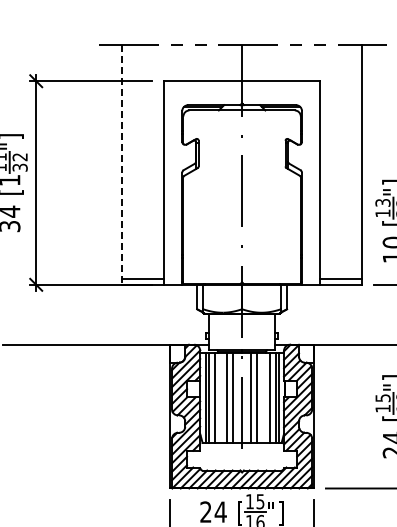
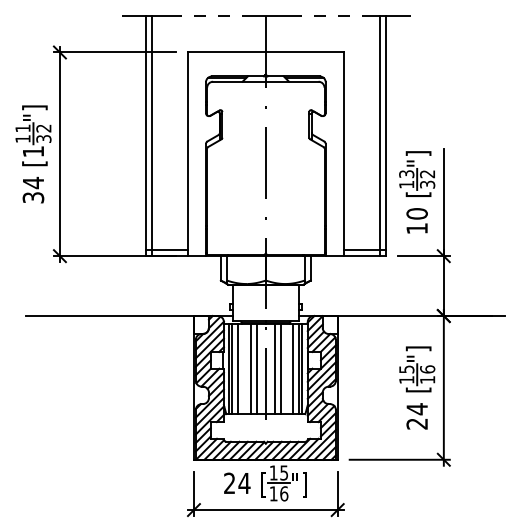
line: (122, 165) -> (146, 136), dashed -> solid
line: (128, 165) -> (152, 136), added
line: (355, 165) -> (379, 136), added

